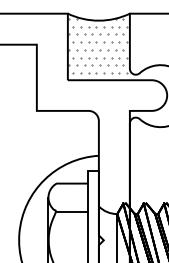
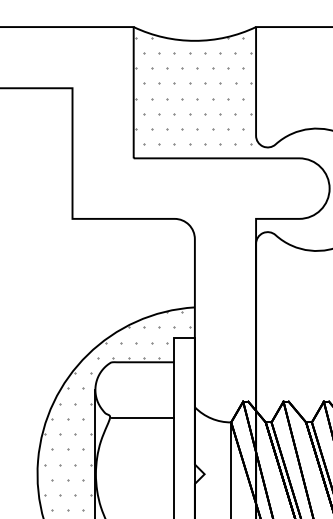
hatch: (59, 208) -> (117, 411), added

